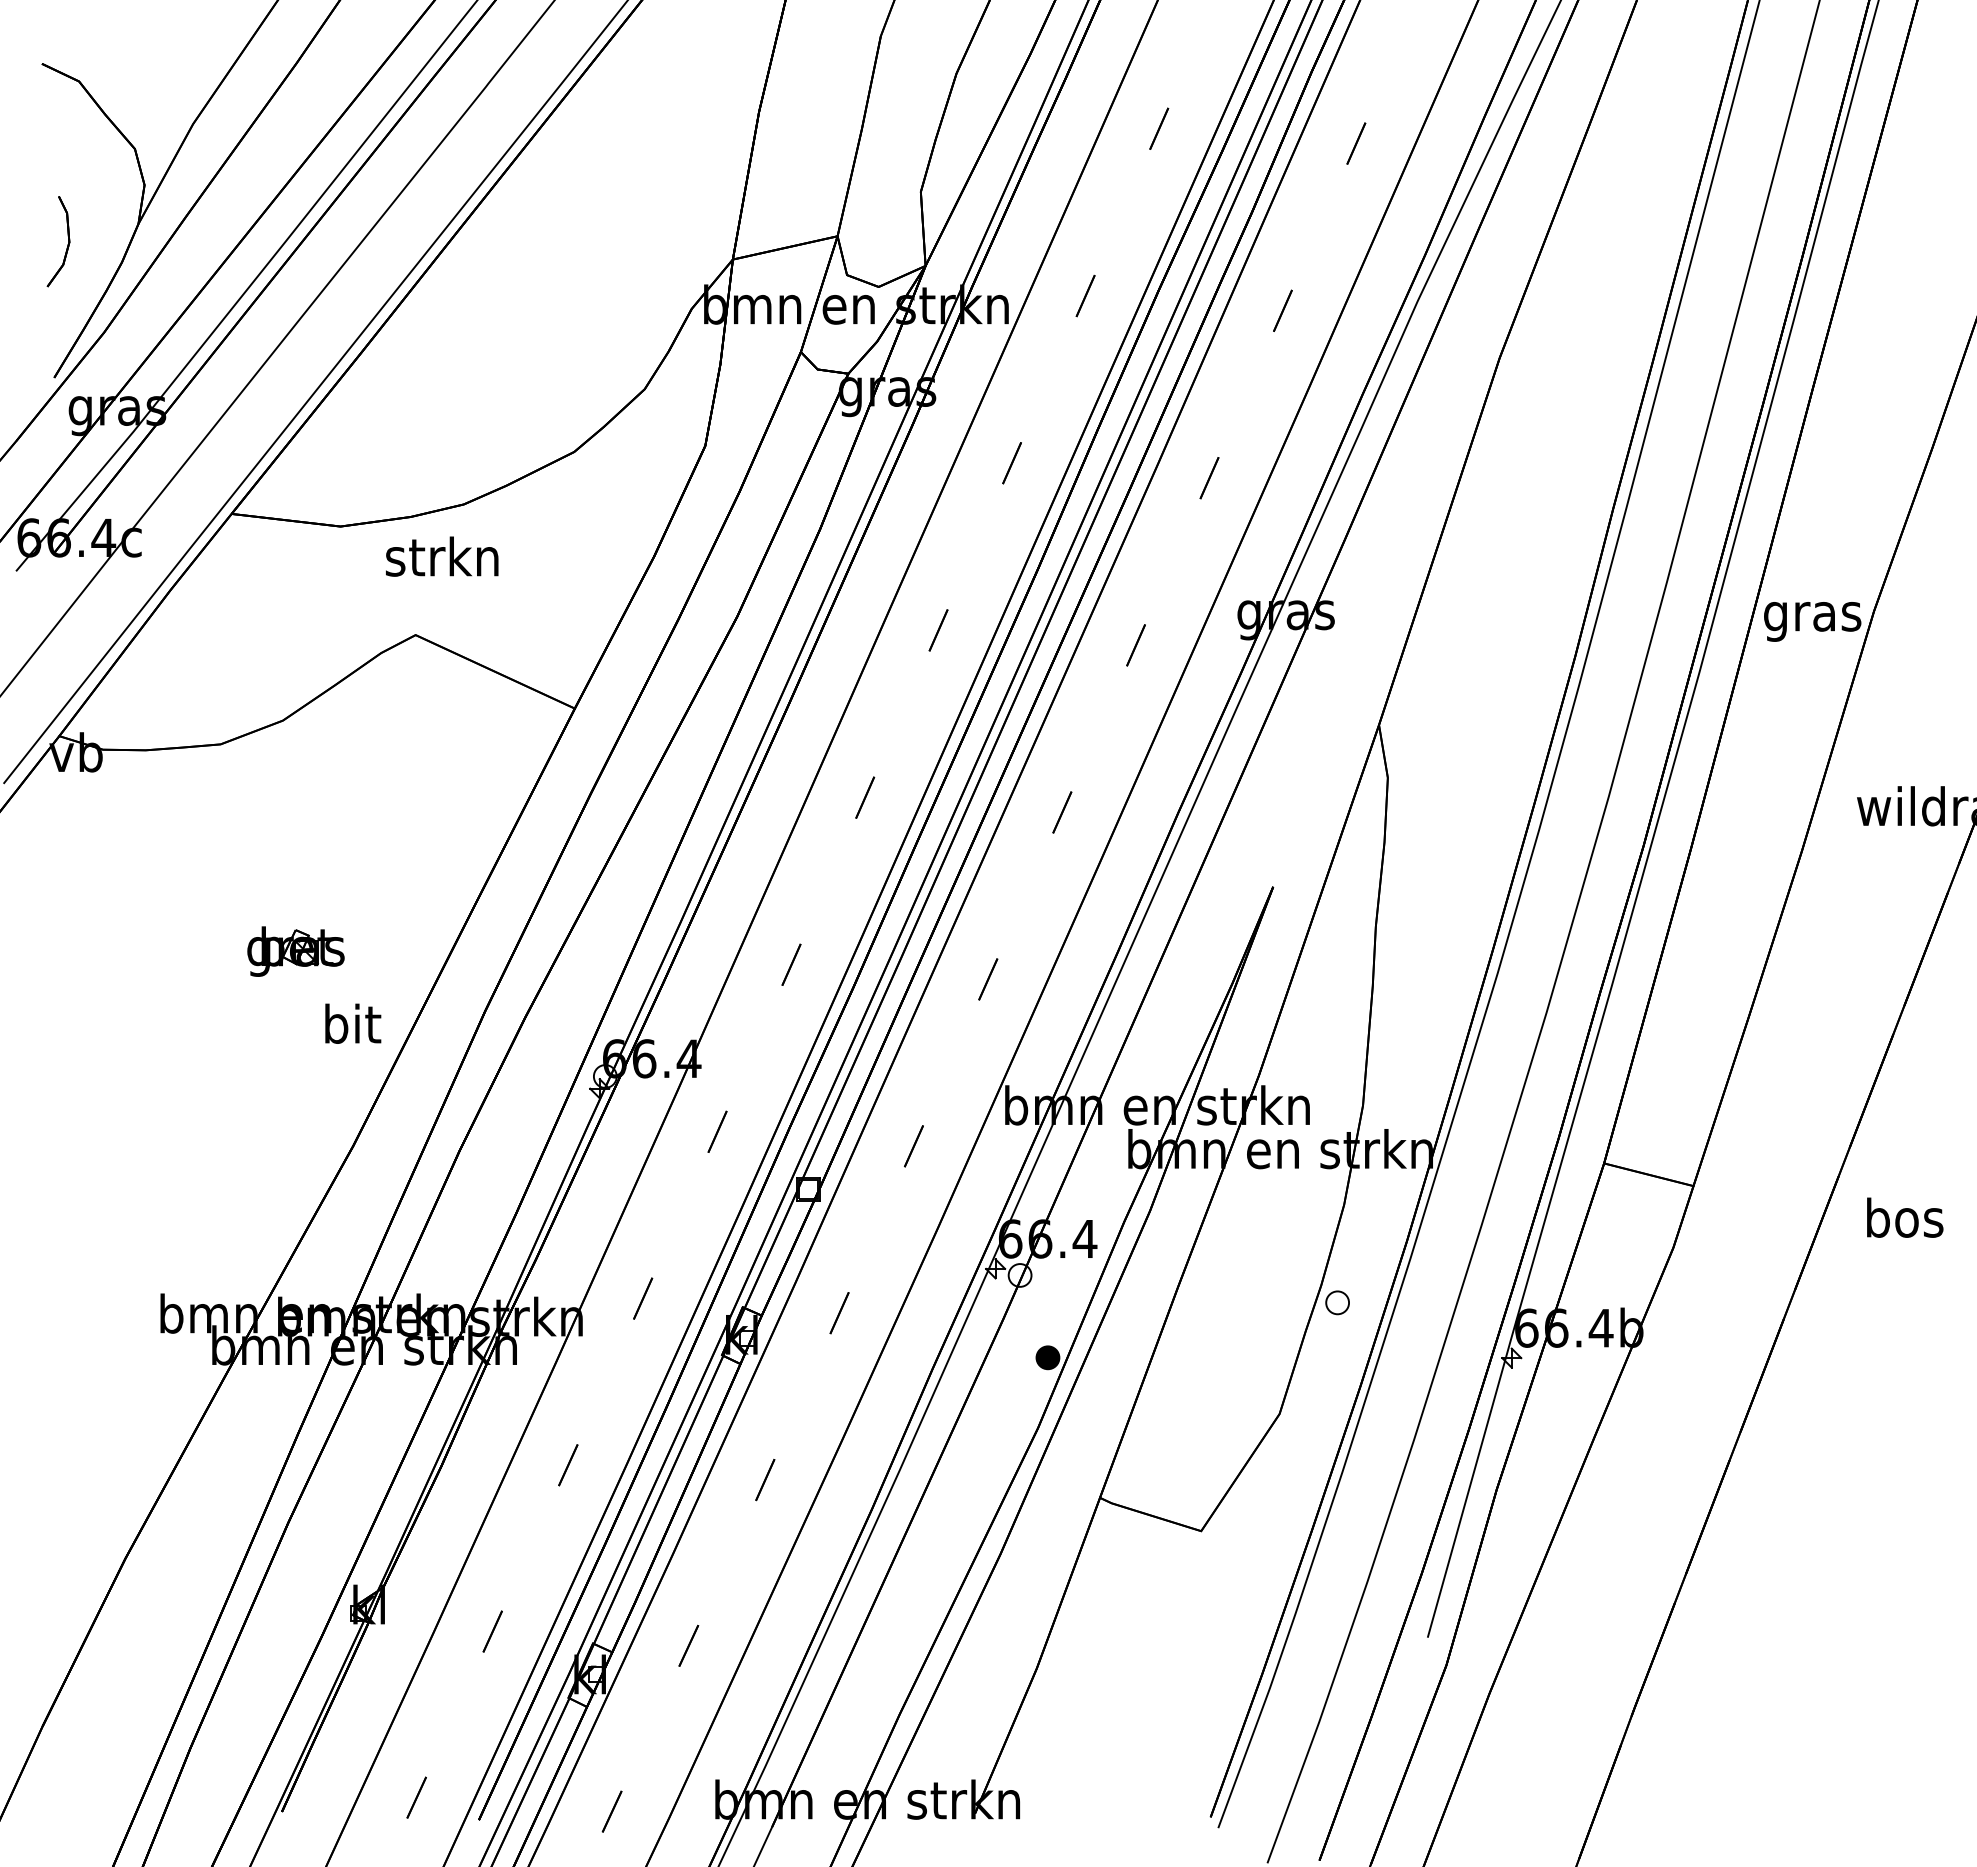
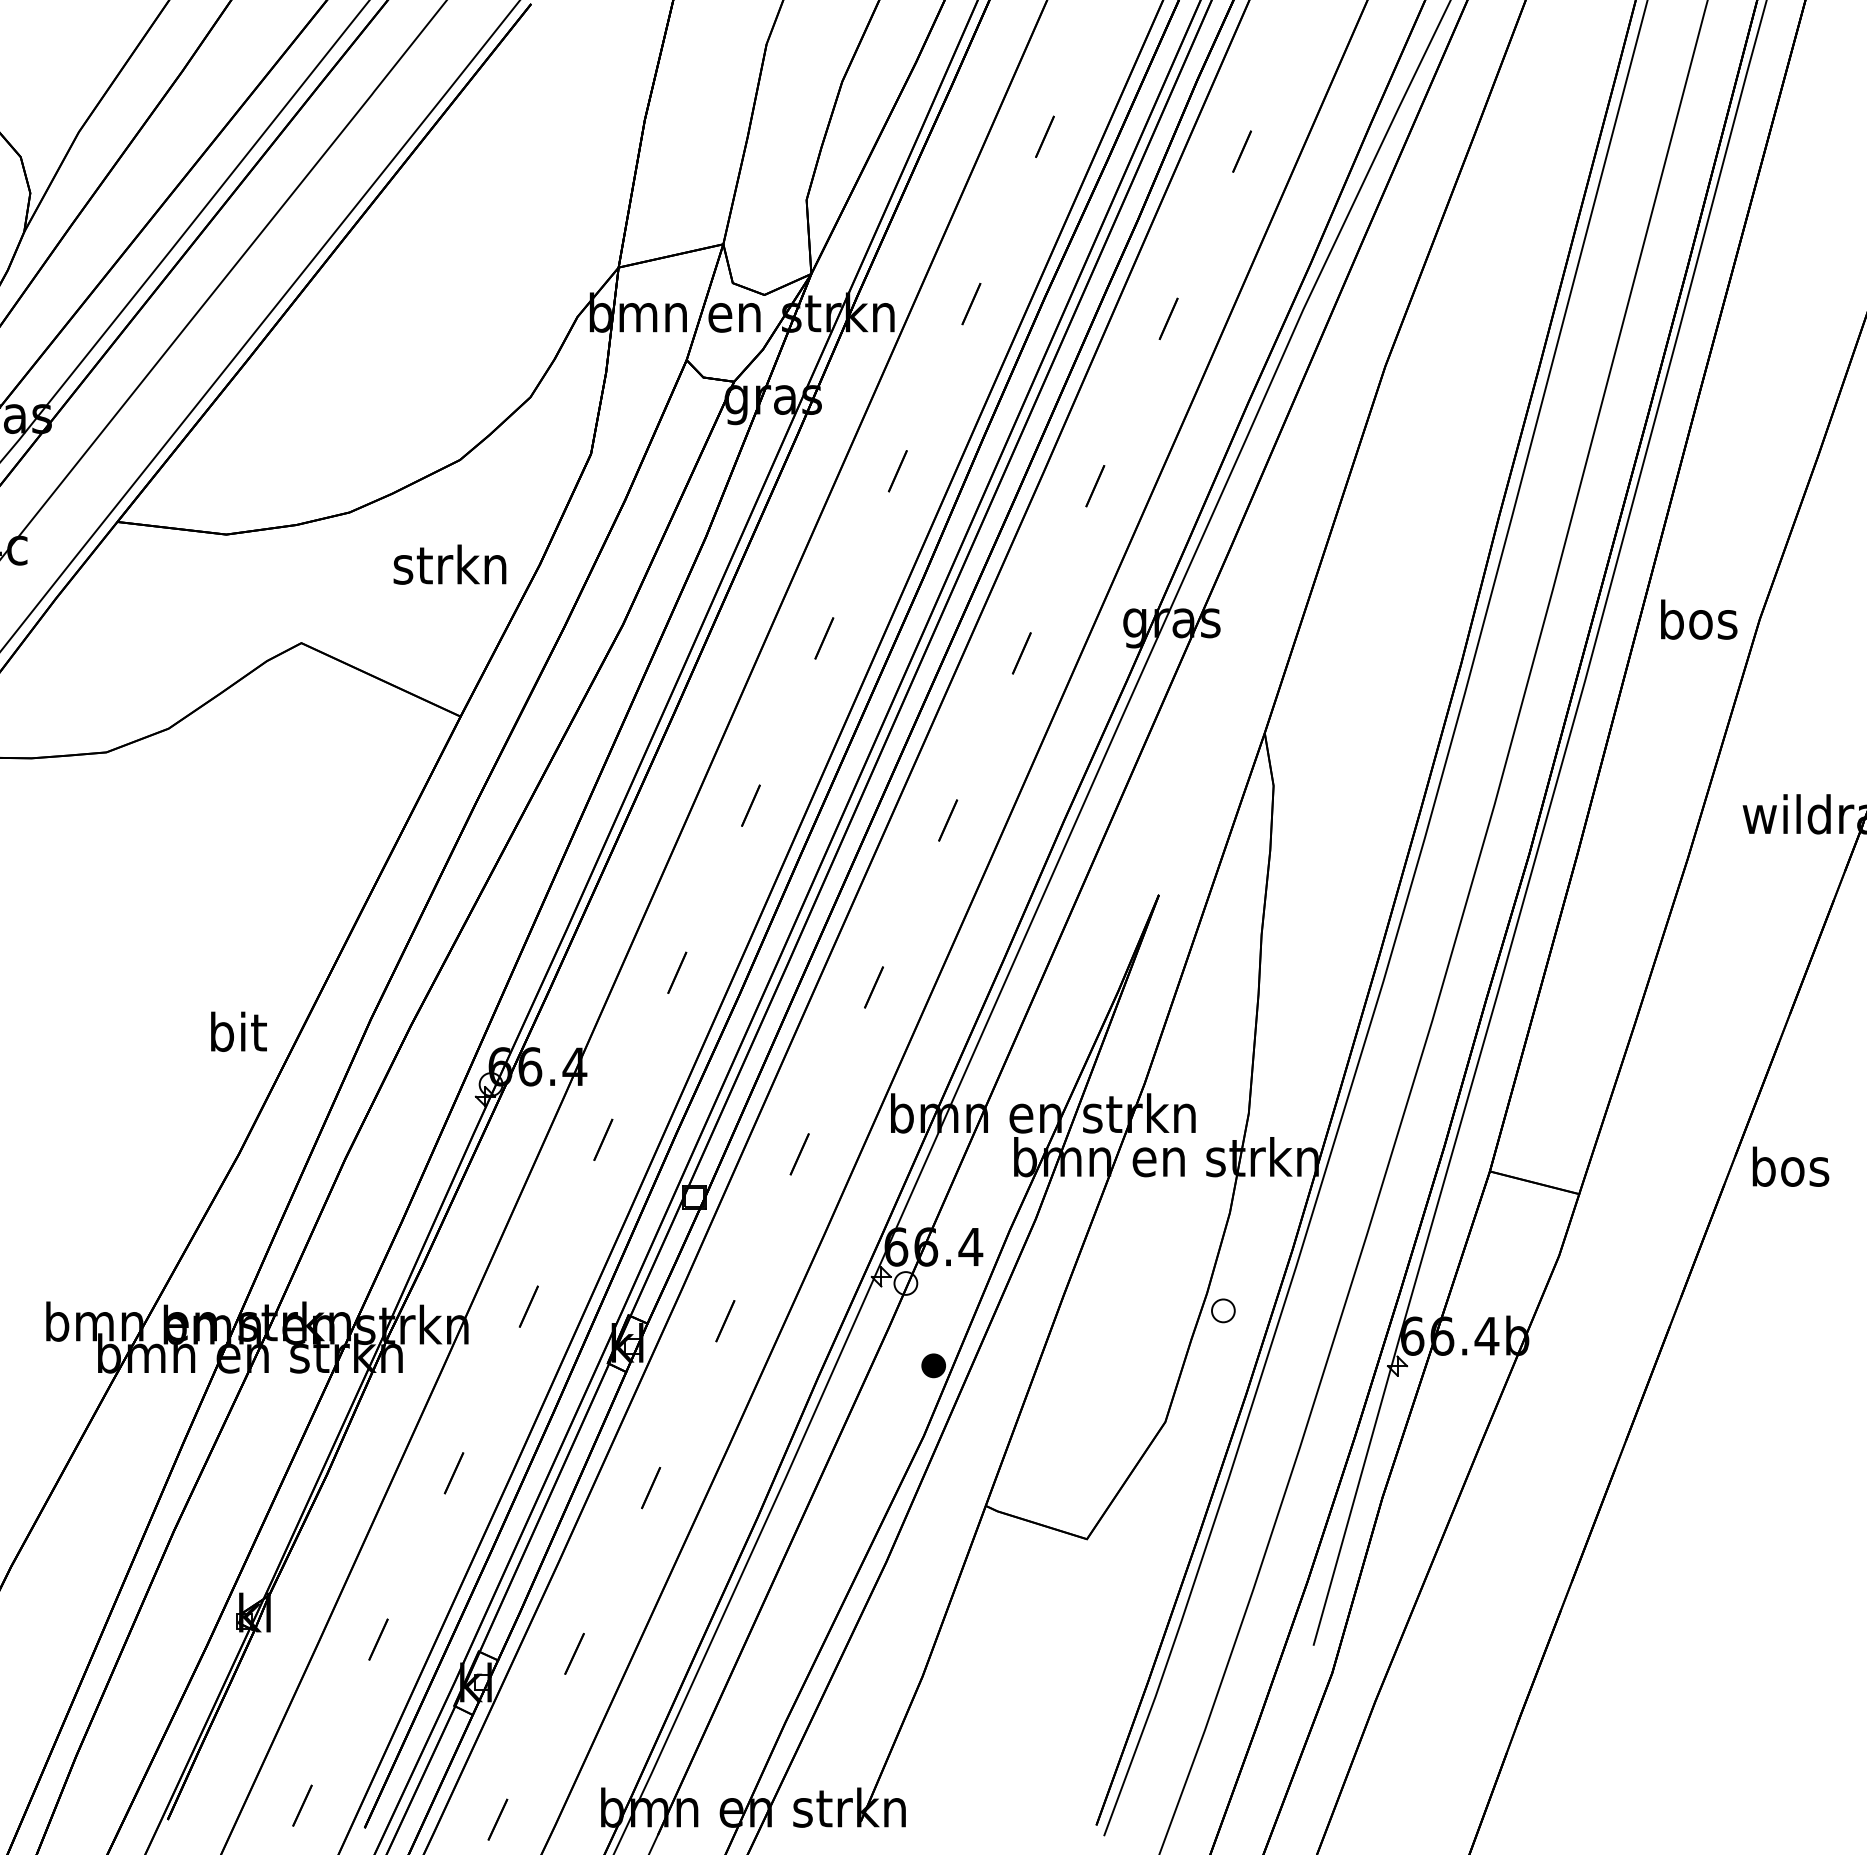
text: (442, 556) -> (450, 564), moved
text: (1812, 616) -> (1698, 624), gras -> bos
part: (295, 951) -> (181, 959), removed
text: (1905, 1217) -> (1791, 1166), moved

